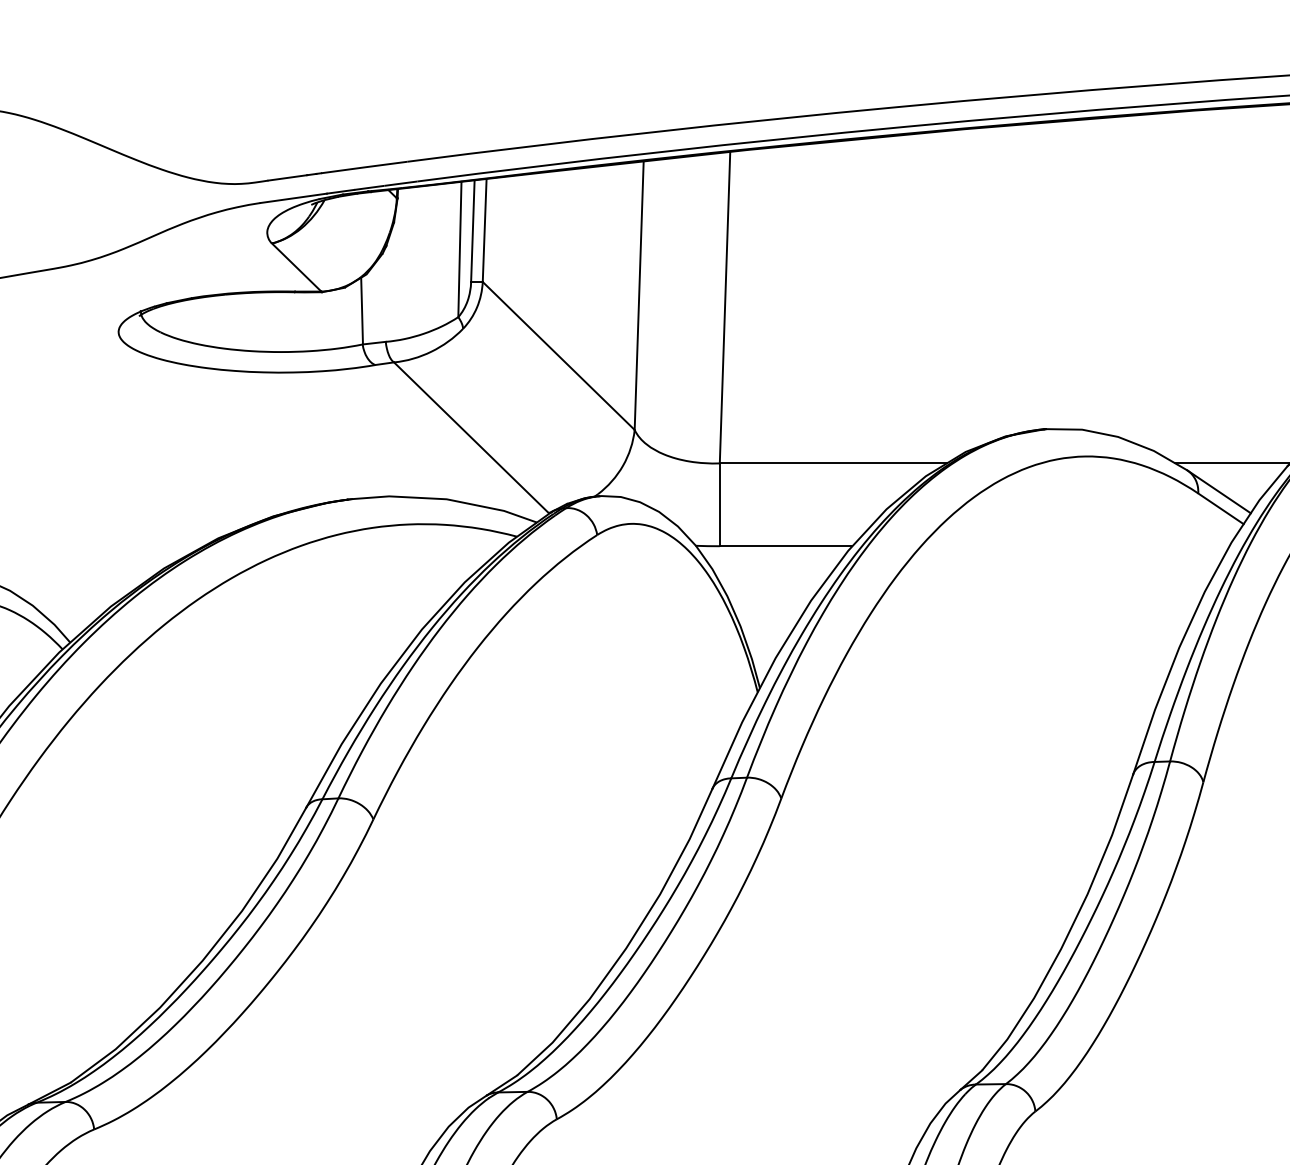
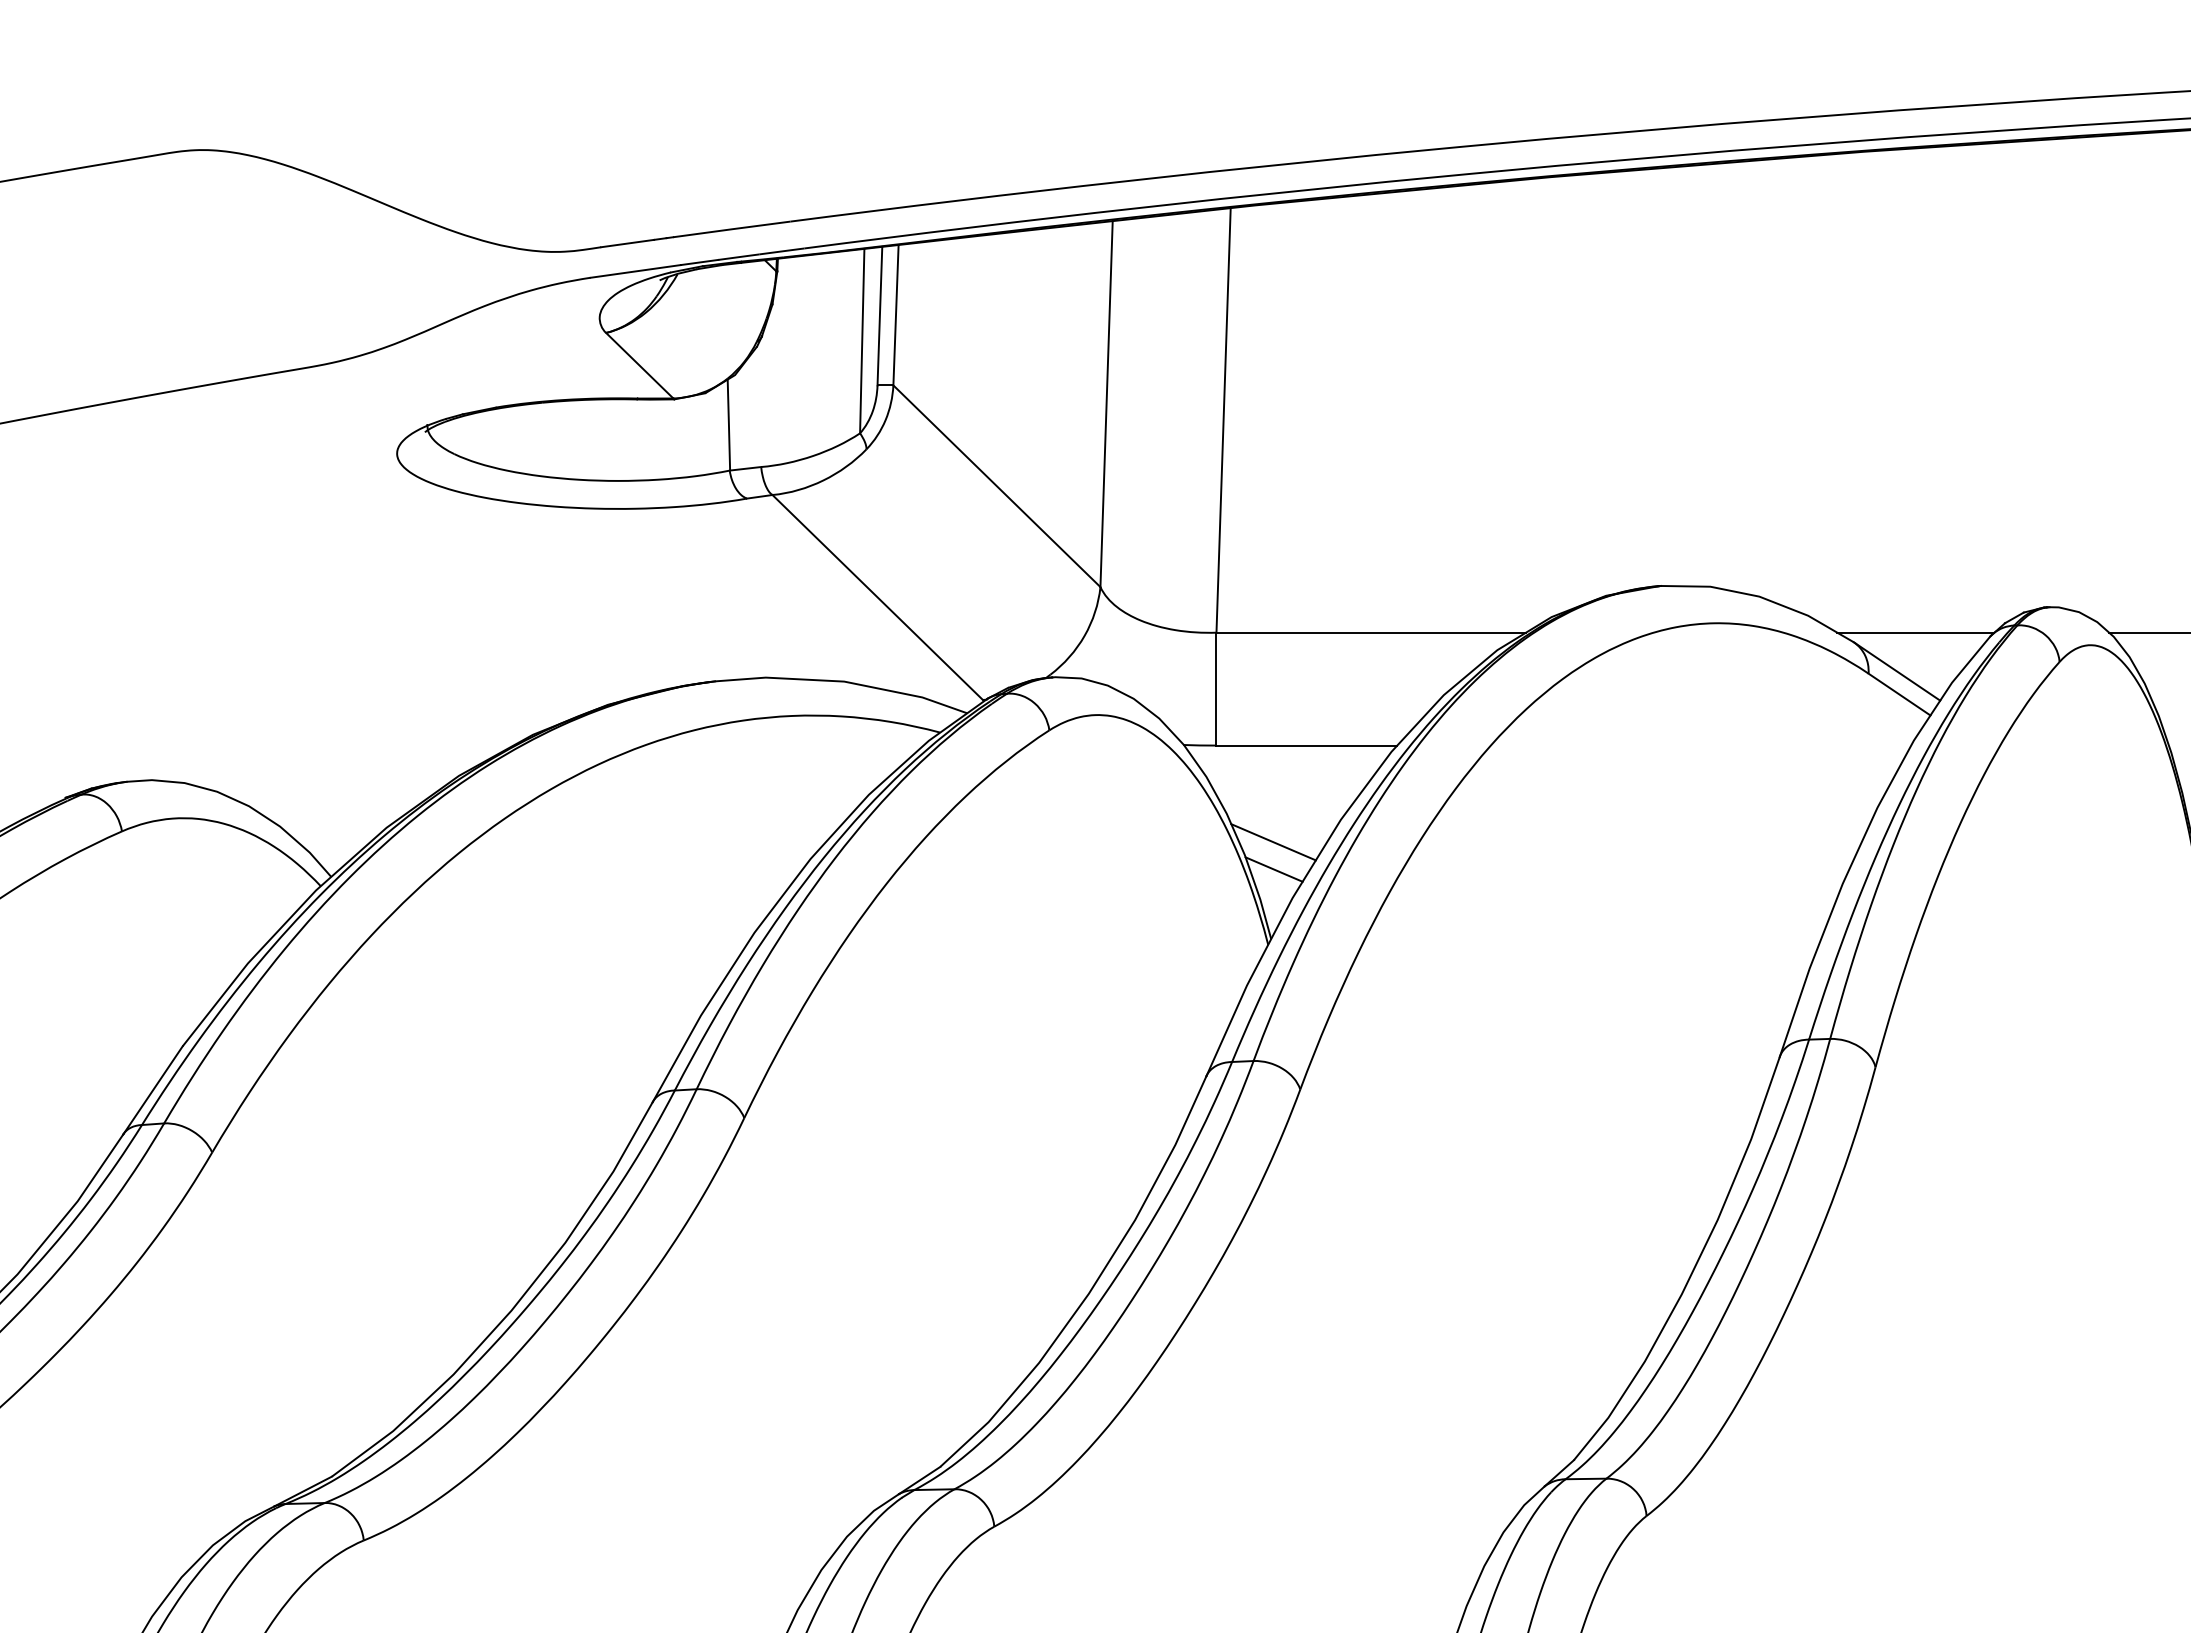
line: (761, 617) -> (1273, 842), added
line: (761, 637) -> (1273, 869), added

